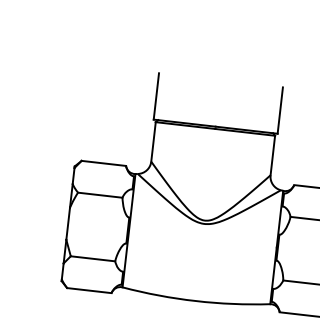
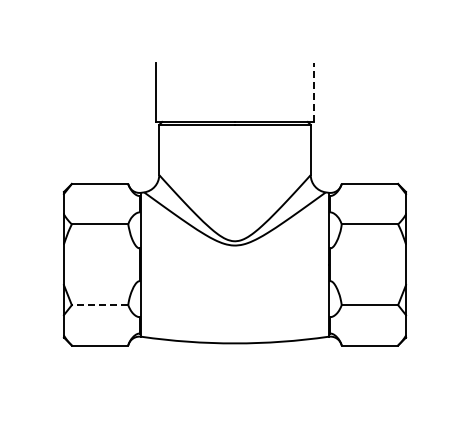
line: (280, 110) -> (313, 92), solid -> dashed
line: (92, 259) -> (99, 305), solid -> dashed

